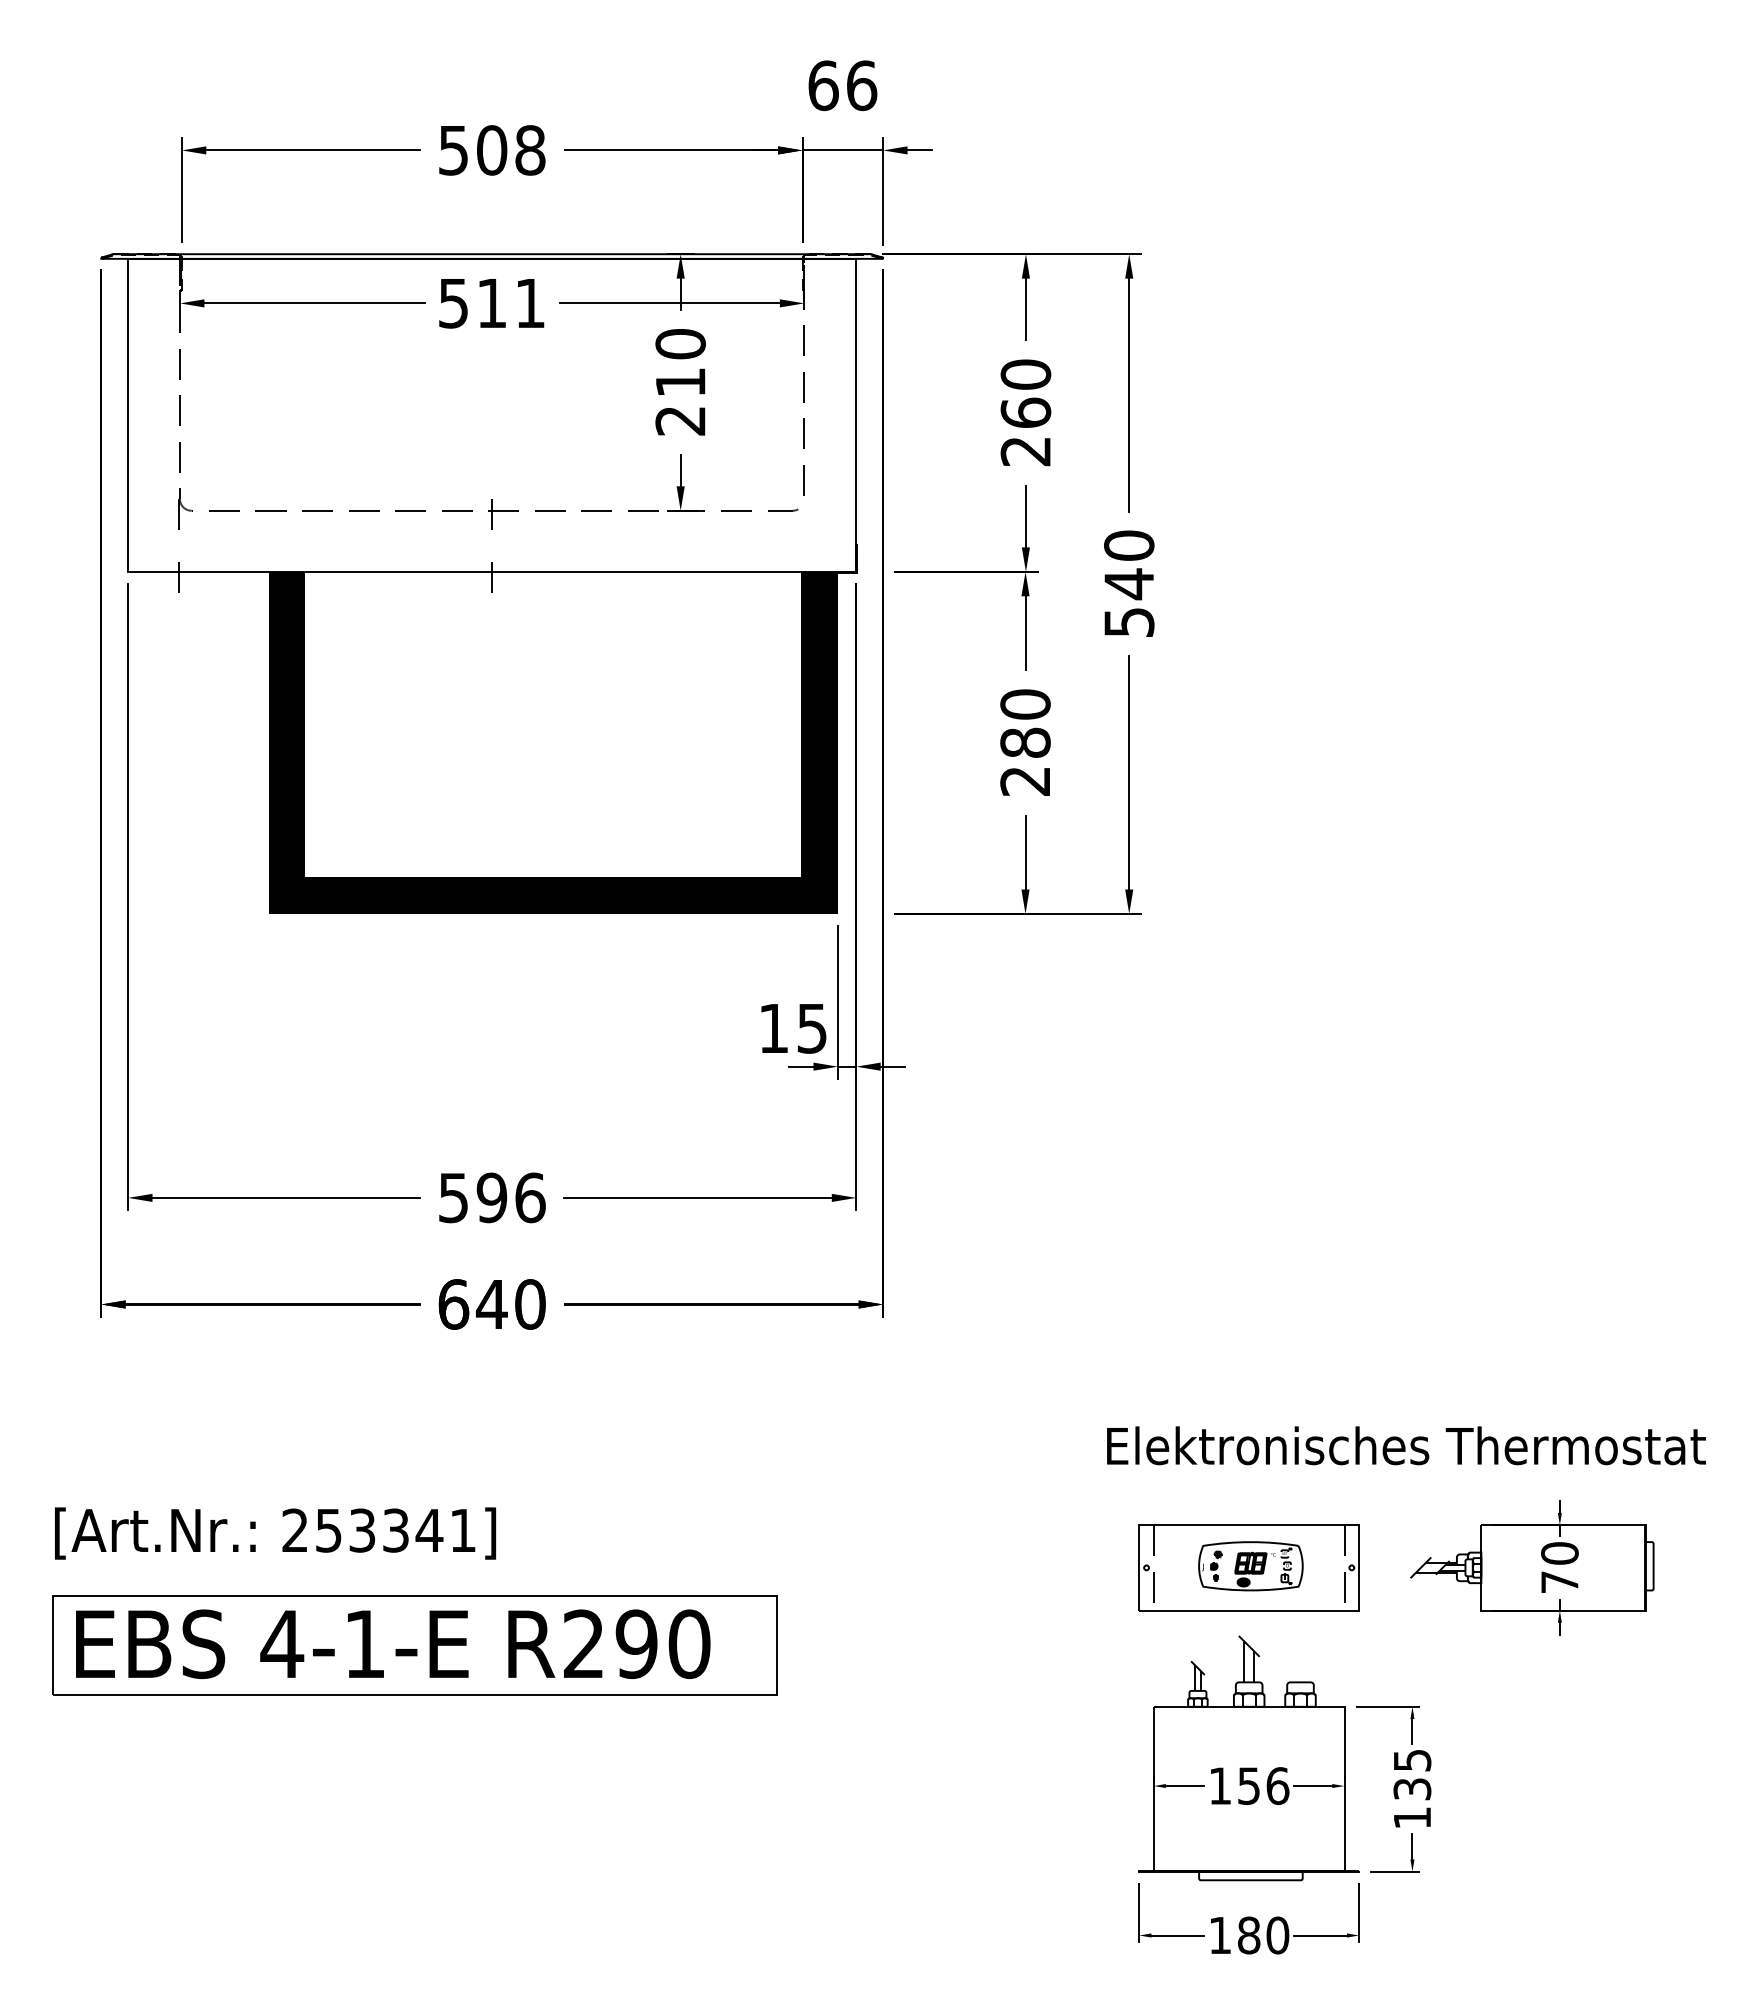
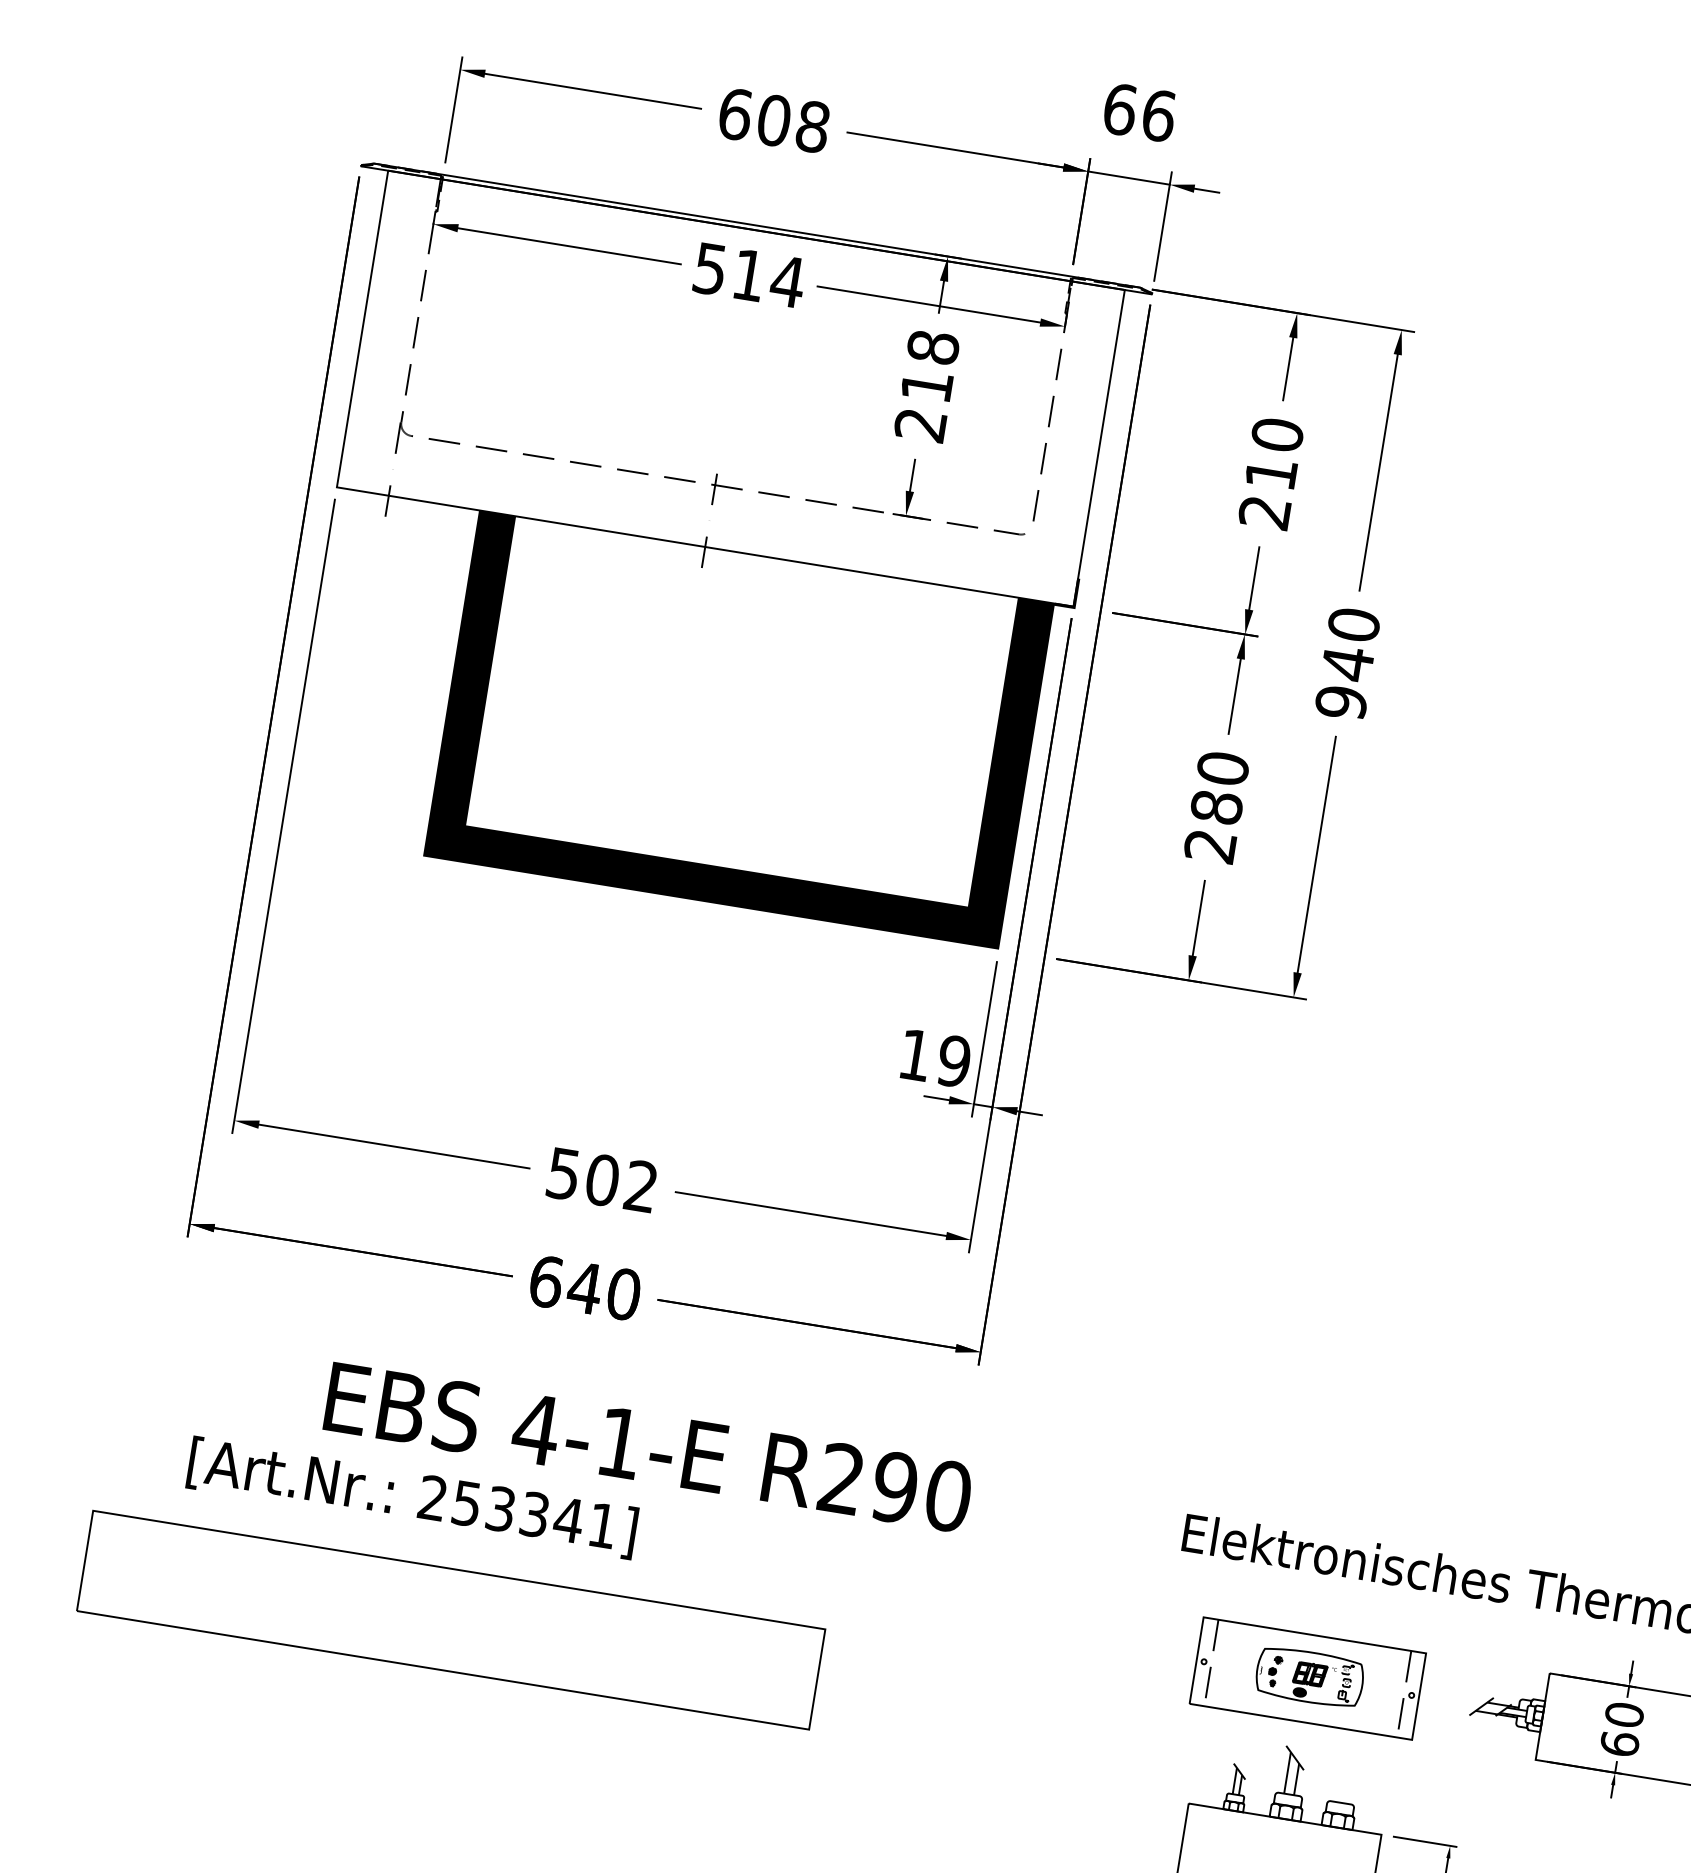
text: (453, 150) -> (735, 114), 508 -> 608
text: (530, 303) -> (787, 281), 511 -> 514
text: (680, 344) -> (933, 347), 210 -> 218
text: (1025, 412) -> (1270, 473), 260 -> 210
text: (1129, 622) -> (1341, 702), 540 -> 940
text: (812, 1028) -> (954, 1061), 15 -> 19
text: (510, 1197) -> (621, 1182), 596 -> 502
text: (275, 1533) -> (412, 1497), moved
text: (1559, 1581) -> (1619, 1743), 70 -> 60
text: (393, 1644) -> (648, 1447), moved

